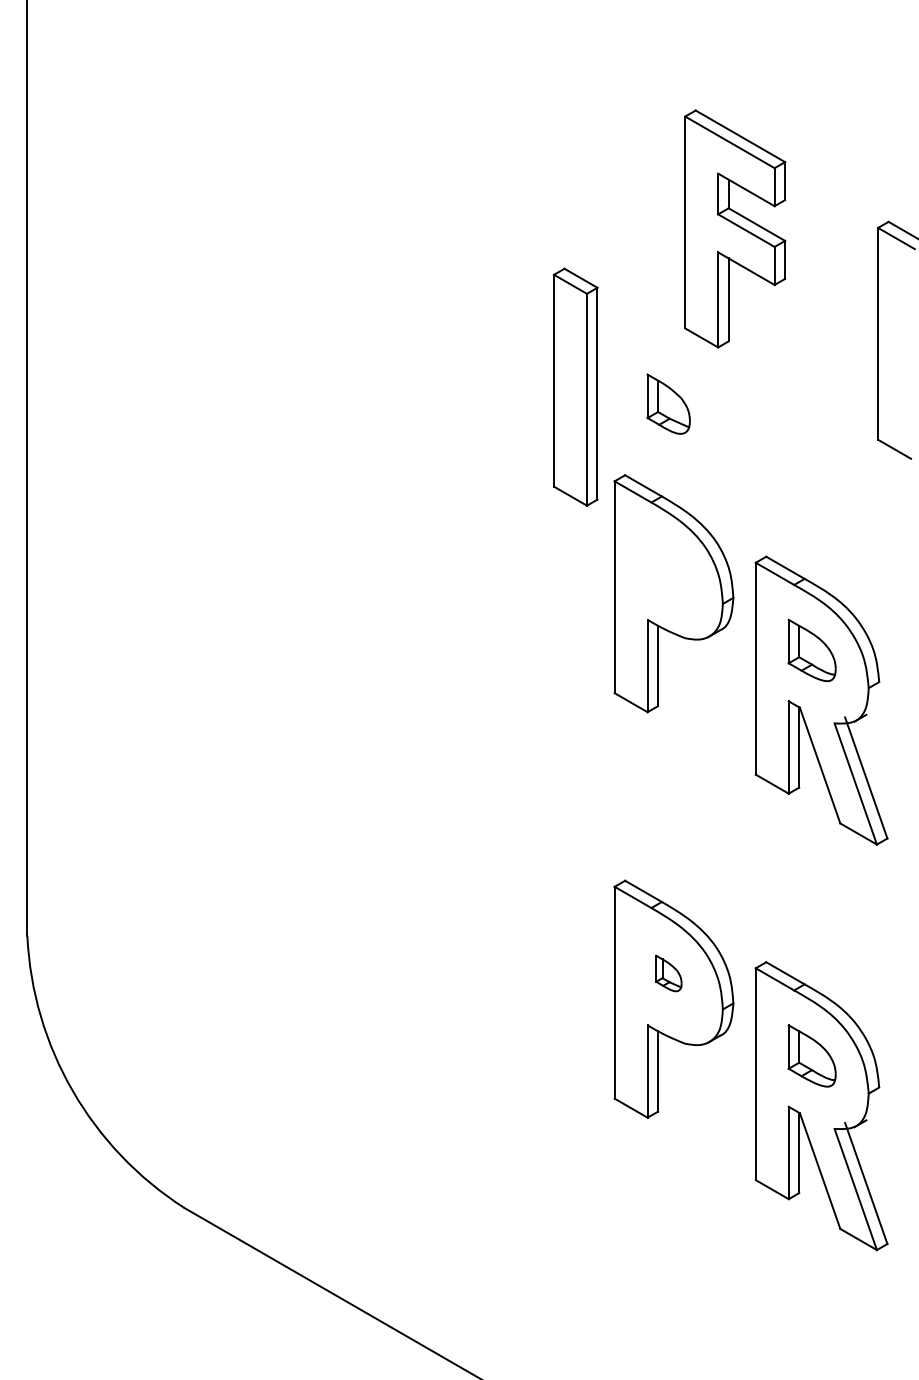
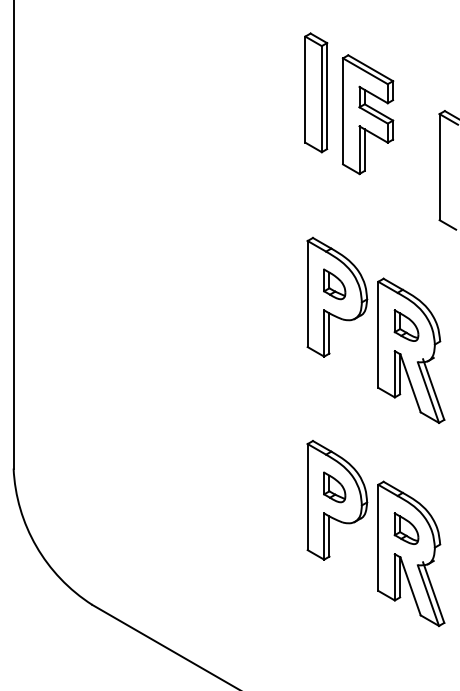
part: (576, 386) -> (316, 92), moved
part: (668, 404) -> (334, 284), moved
part: (668, 973) -> (334, 487), size x1.67

